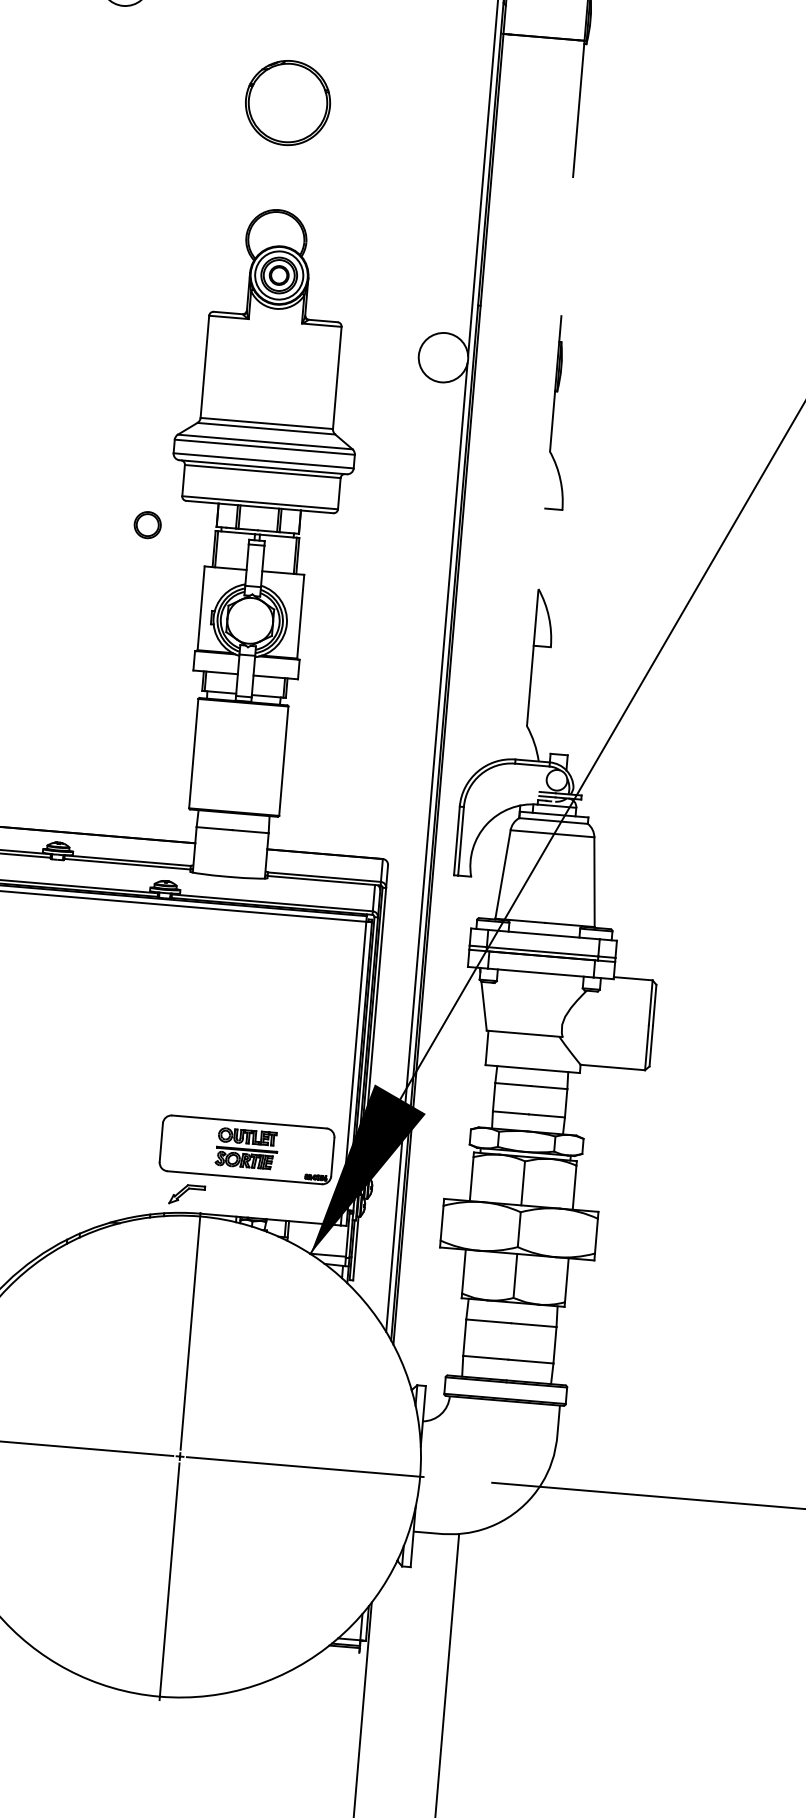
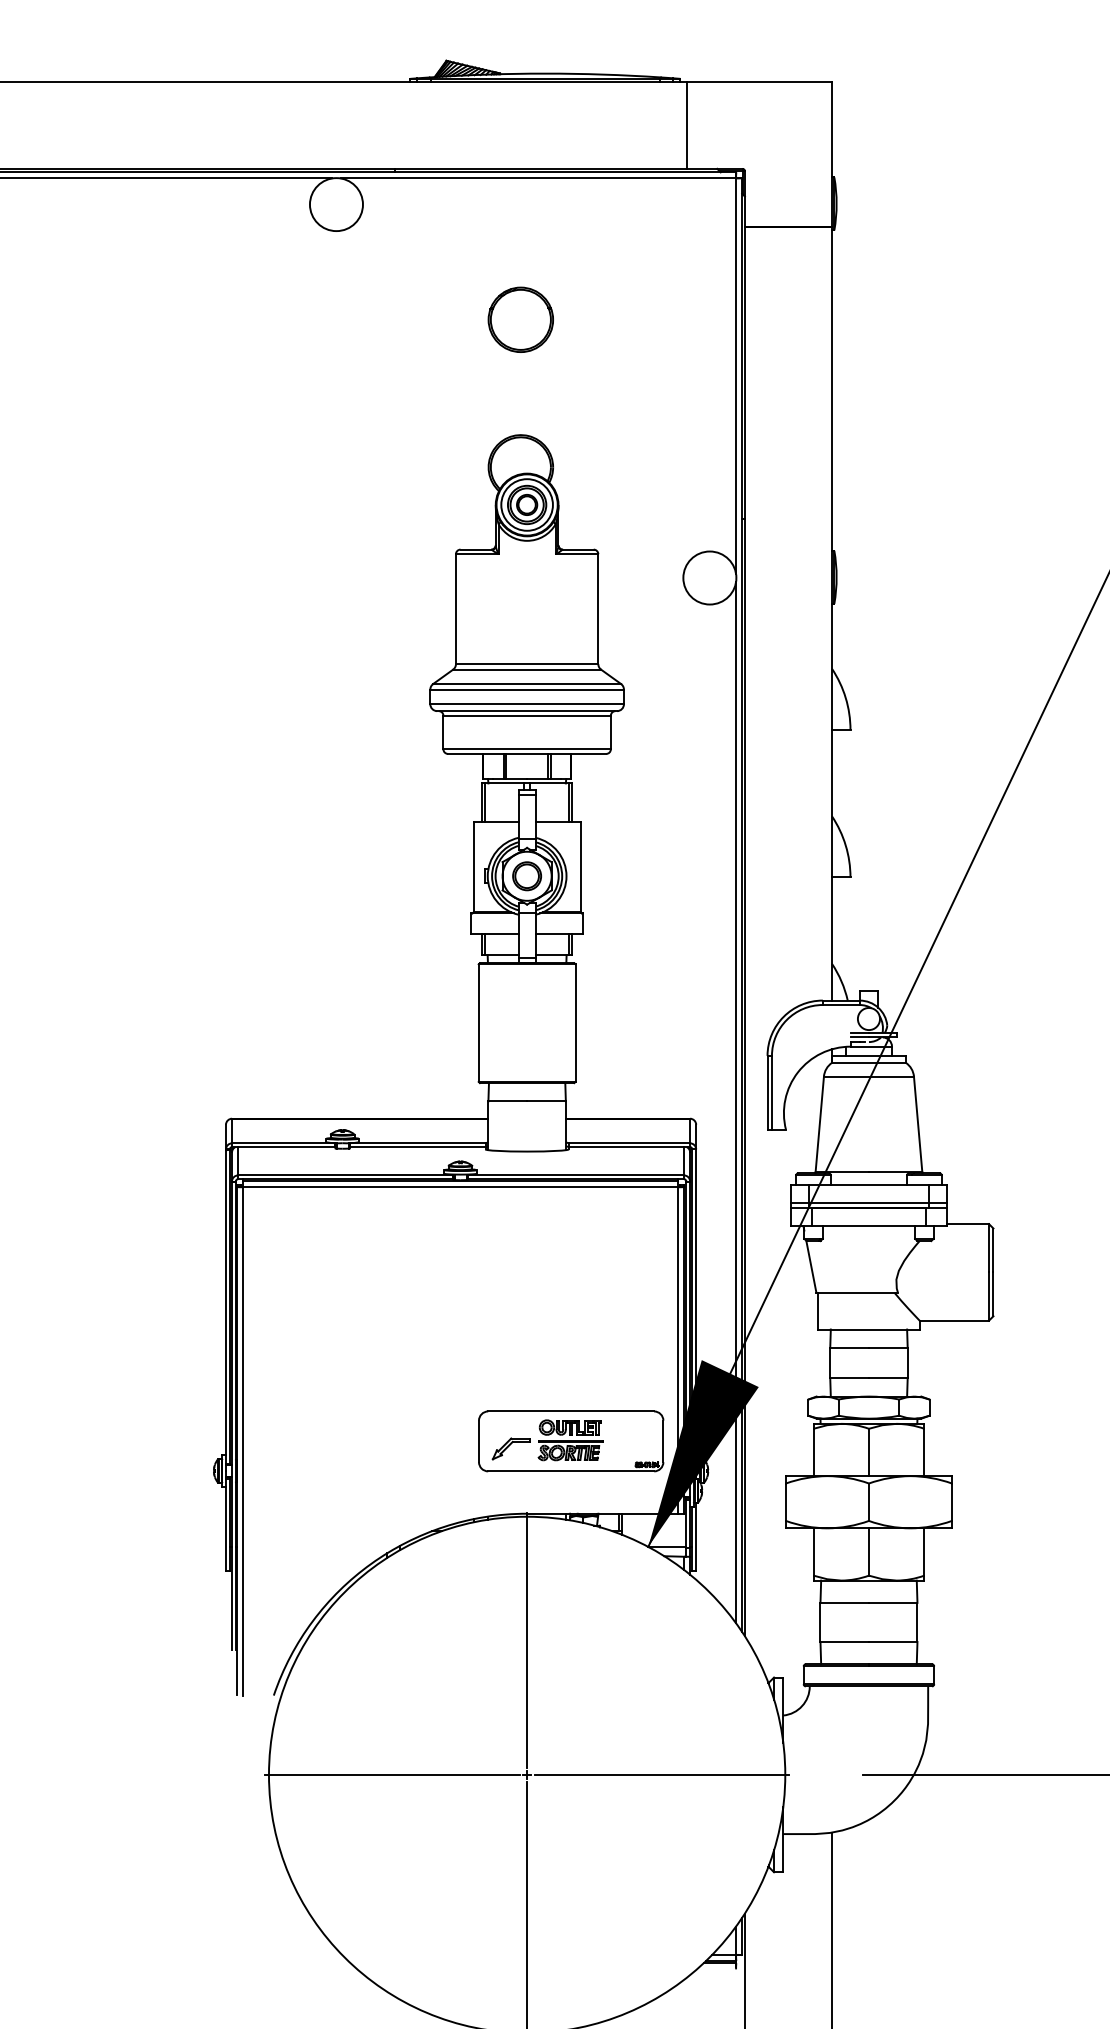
part: (287, 102) -> (520, 319), size x0.71
line: (554, 400) -> (832, 613), dashed -> solid
part: (147, 525) -> (526, 876), moved
part: (186, 1194) -> (510, 1448), moved

